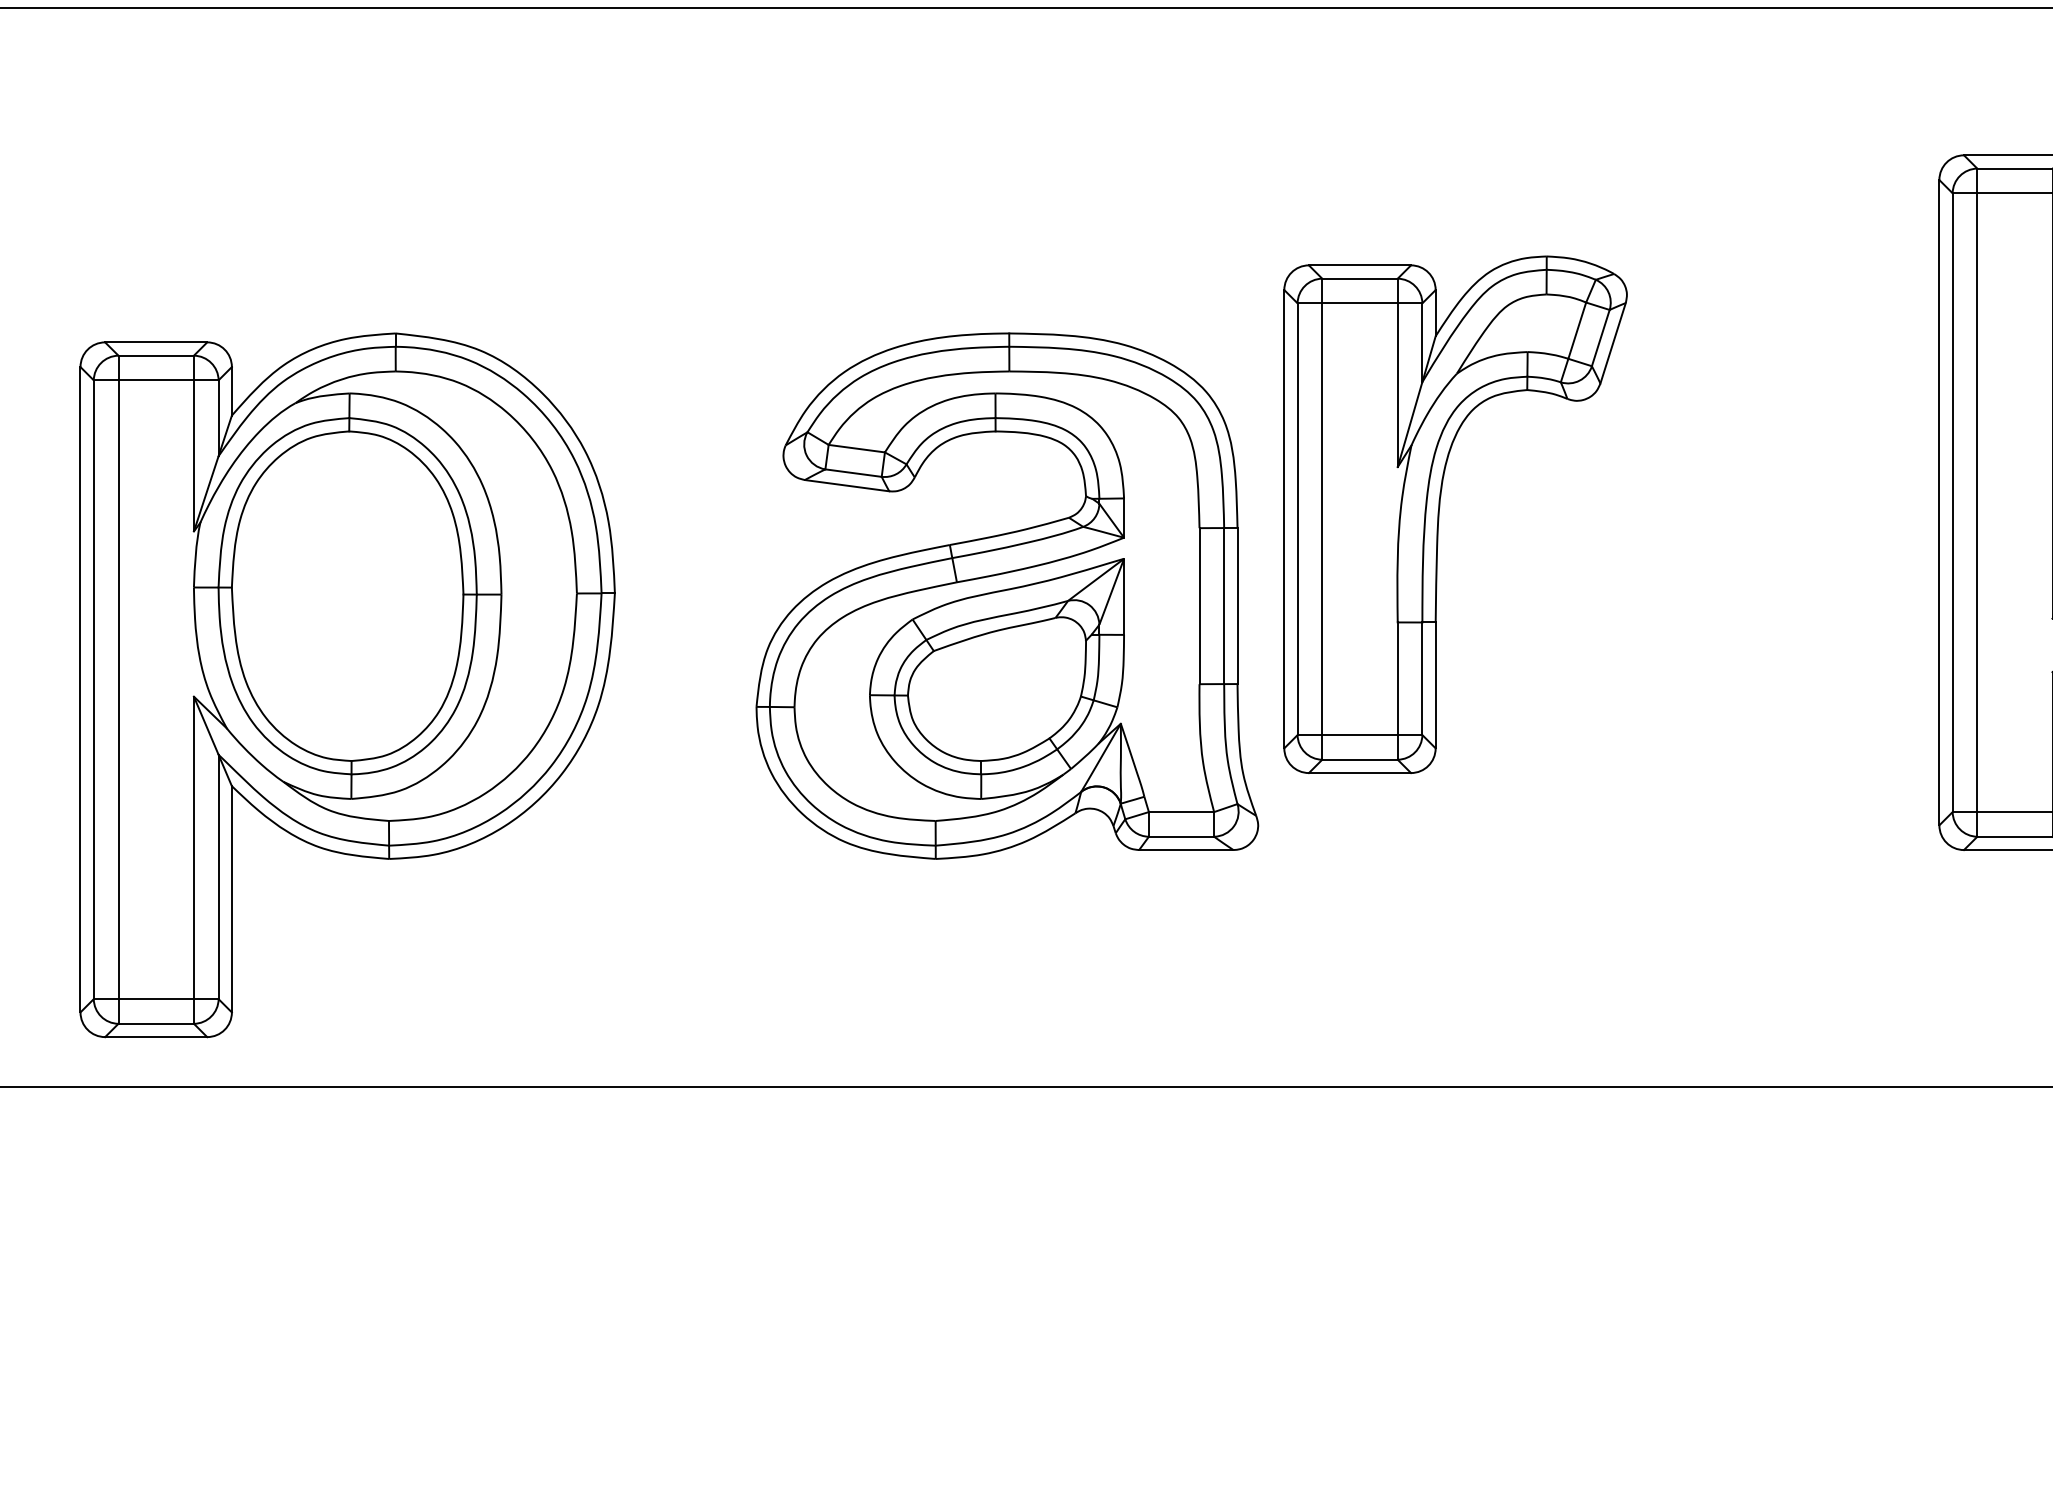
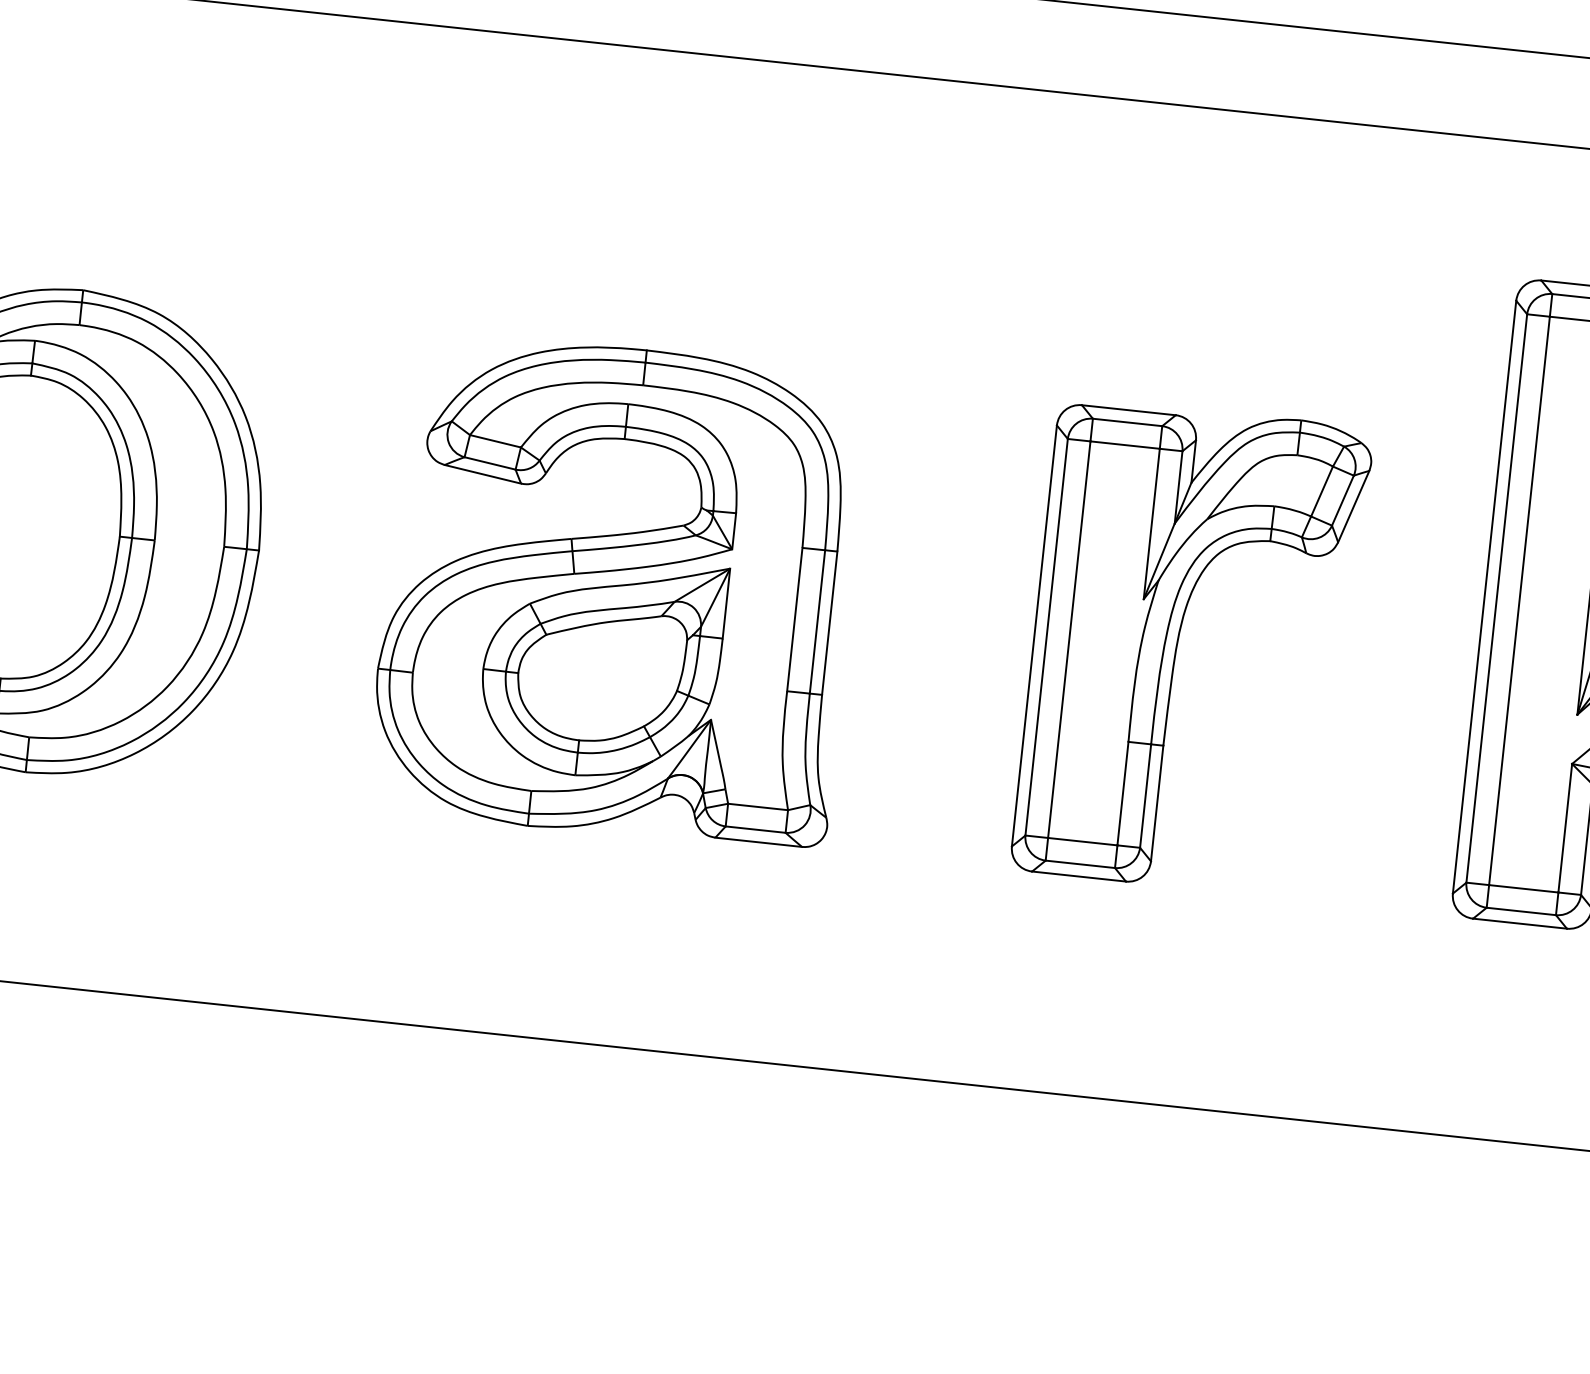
part: (1439, 514) -> (1177, 646), moved

